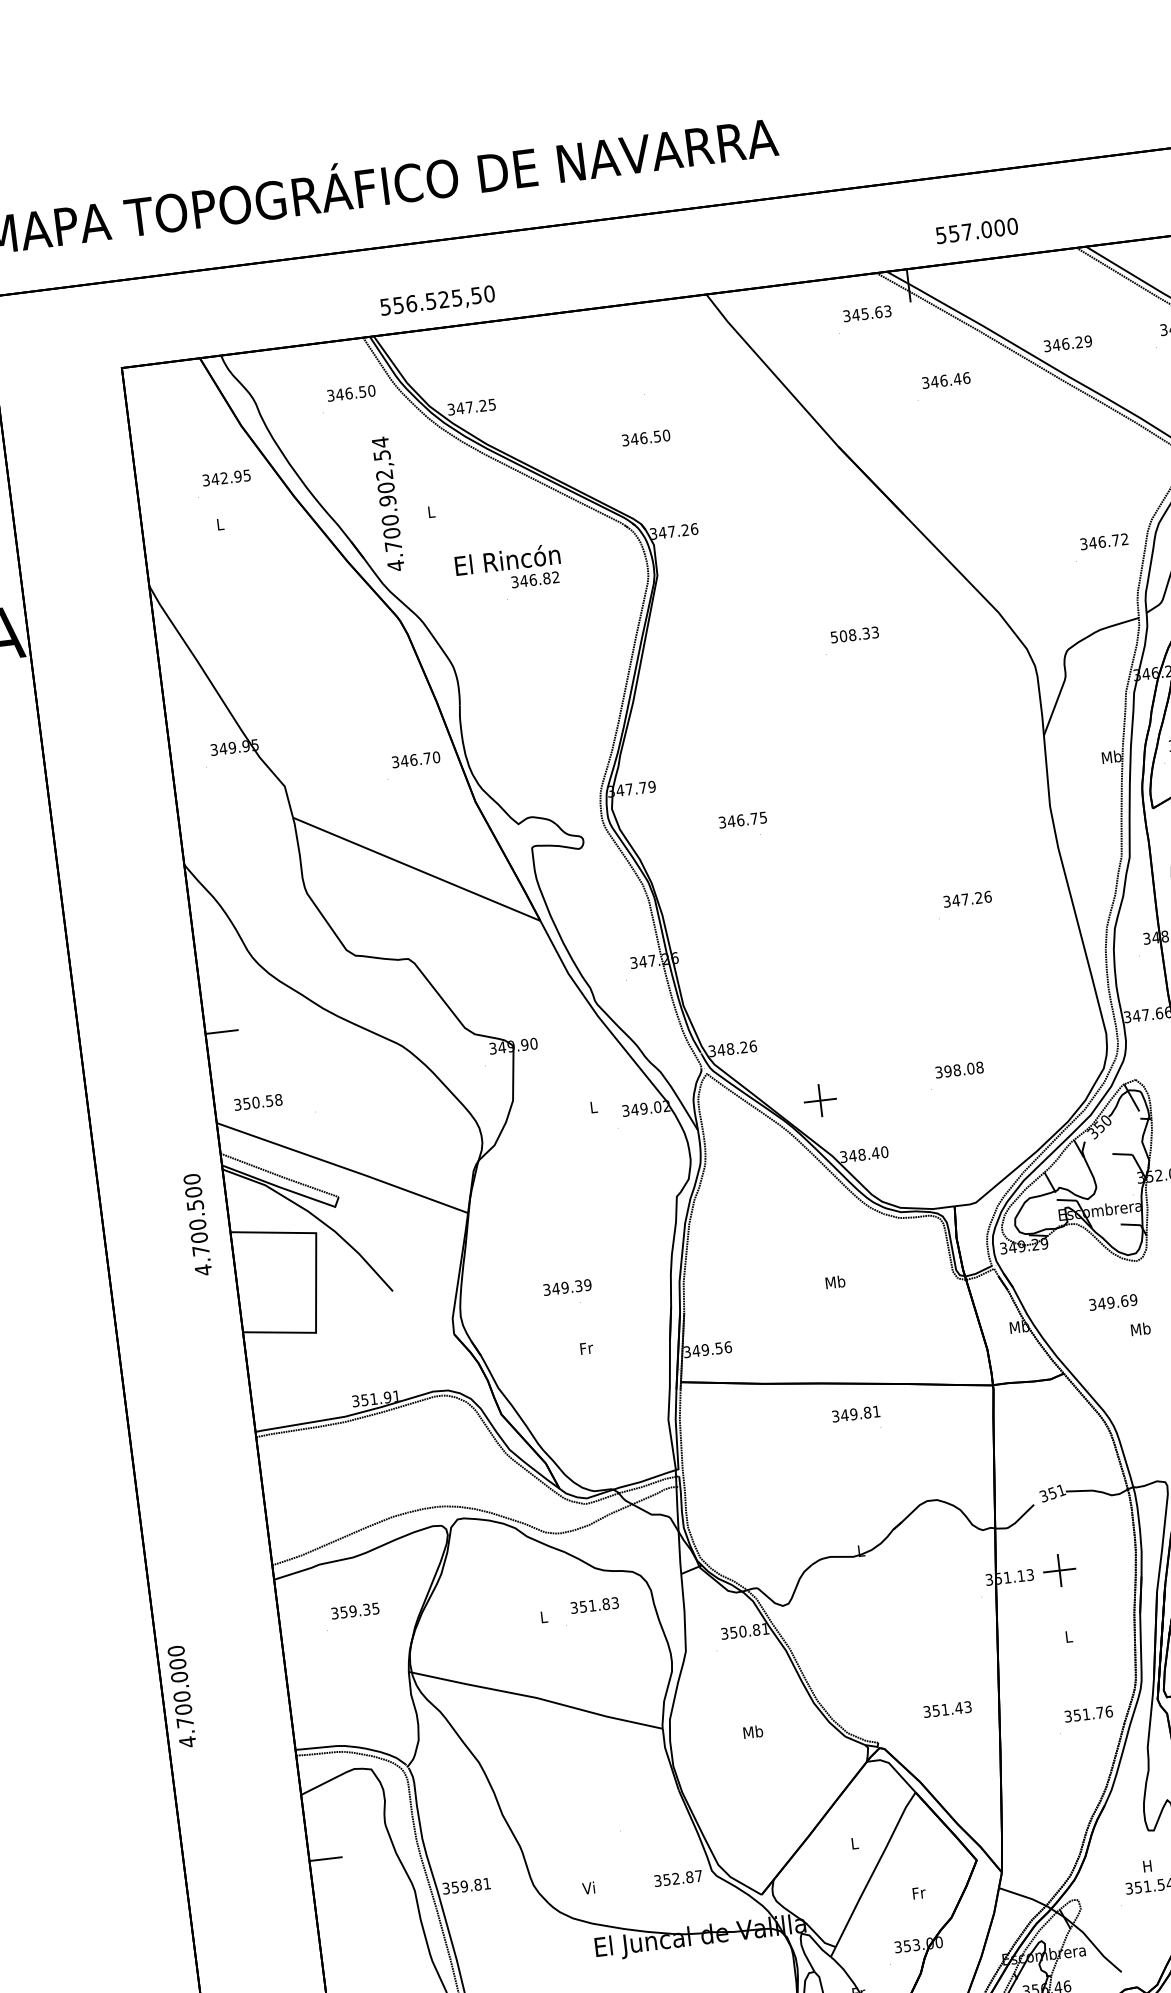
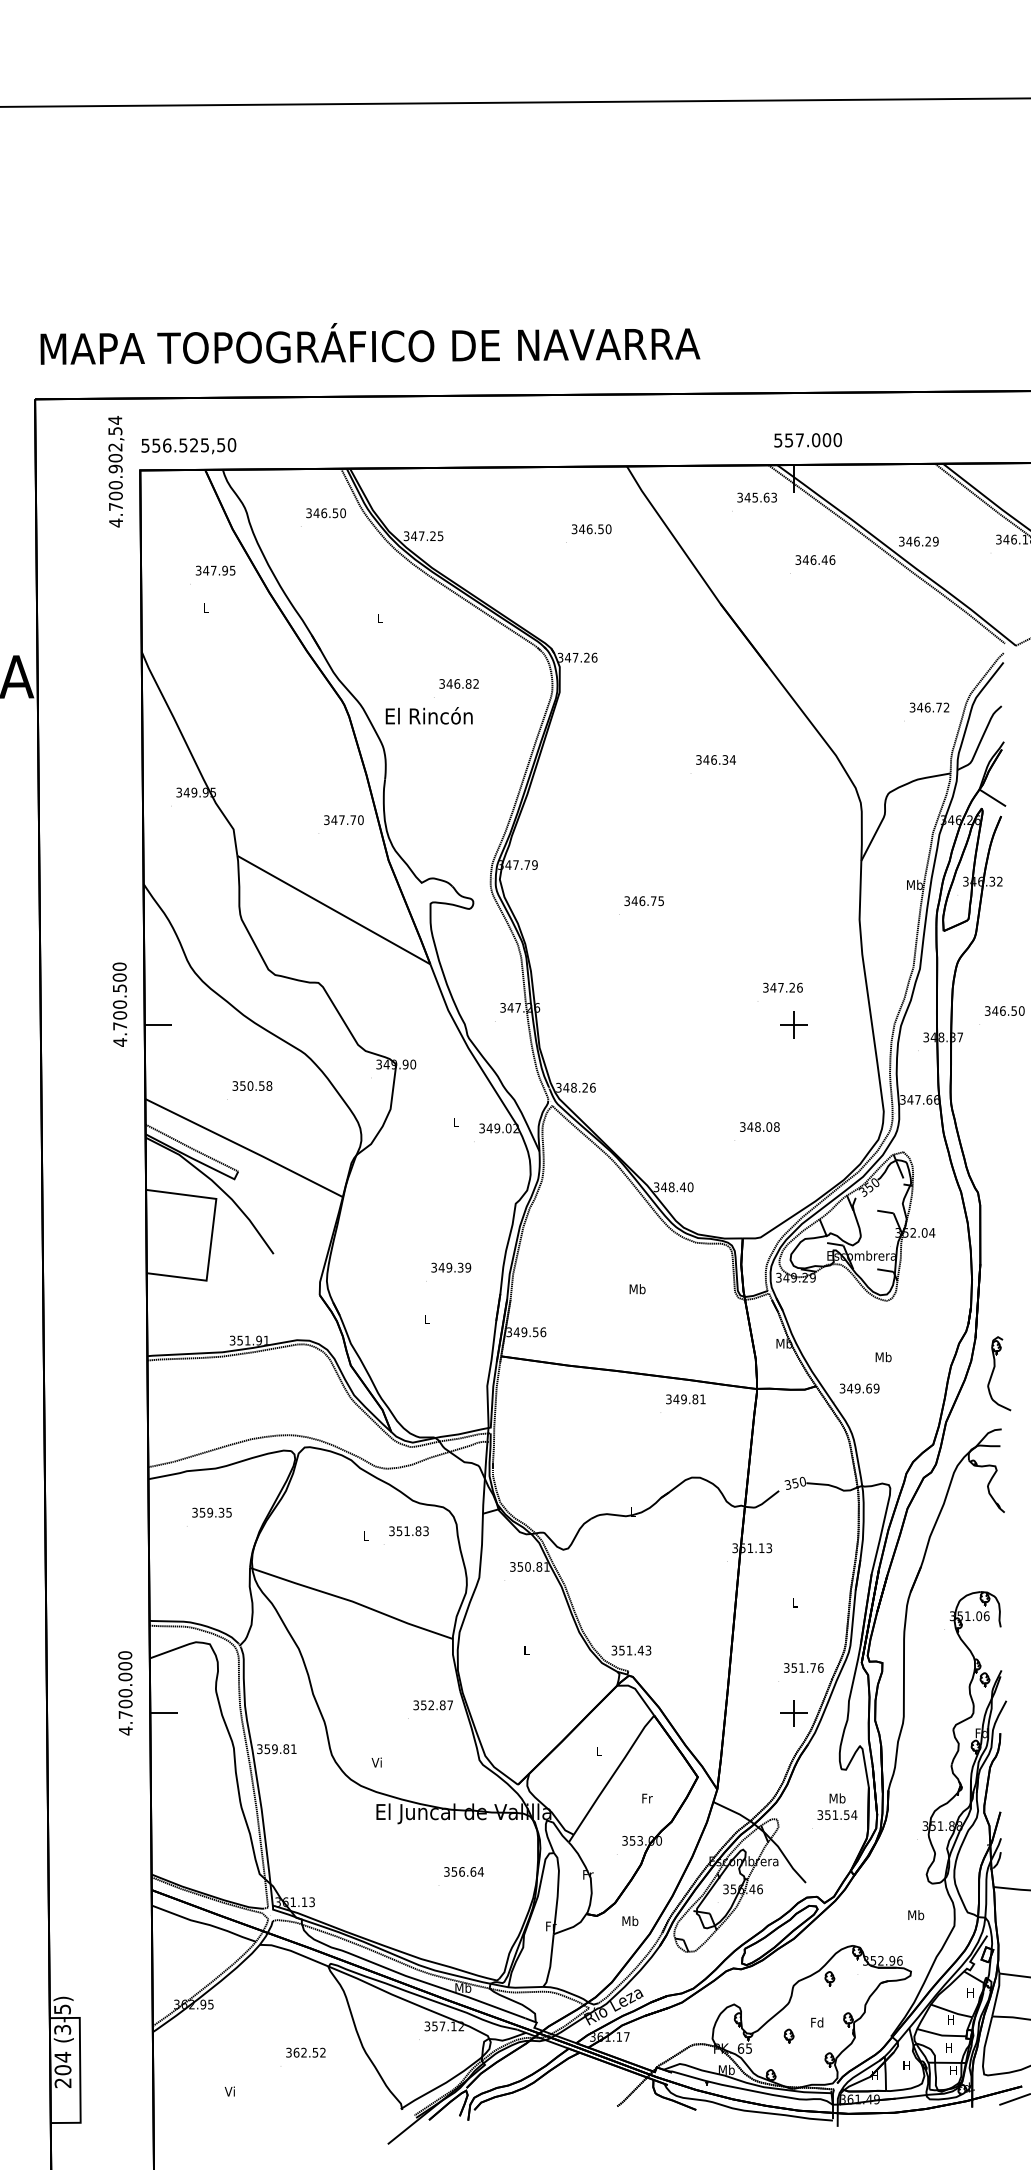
text: (976, 231) -> (807, 440), moved
text: (437, 301) -> (188, 446), moved
text: (645, 438) -> (591, 529), moved
text: (224, 478) -> (213, 570), 342.95 -> 347.95
text: (389, 503) -> (116, 471), moved
text: (506, 559) -> (428, 715), moved
text: (854, 634) -> (715, 759), 508.33 -> 346.34
text: (413, 760) -> (341, 820), 346.70 -> 347.70
text: (742, 820) -> (643, 901), moved
text: (948, 1070) -> (750, 1126), 398.08 -> 348.08
part: (820, 1100) -> (793, 1024), moved
text: (258, 1101) -> (252, 1085), moved
text: (197, 1224) -> (119, 1004), moved
text: (567, 1287) -> (451, 1267), moved
text: (1113, 1302) -> (859, 1388), moved
text: (587, 1348) -> (427, 1319), Fr -> L
text: (855, 1414) -> (685, 1399), moved
text: (1060, 1490) -> (802, 1481), 351 -> 350
part: (1059, 1570) -> (793, 1713), moved
text: (181, 1696) -> (125, 1693), moved
text: (947, 1709) -> (631, 1650), moved
text: (752, 1732) -> (526, 1650), Mb -> L
text: (1147, 1866) -> (837, 1798), H -> Mb
text: (677, 1878) -> (432, 1705), moved

